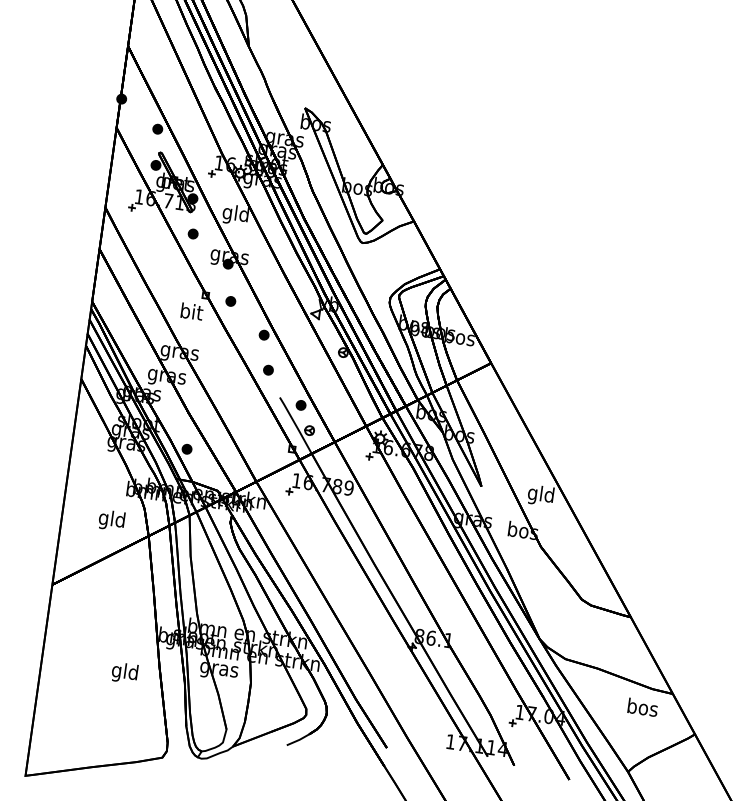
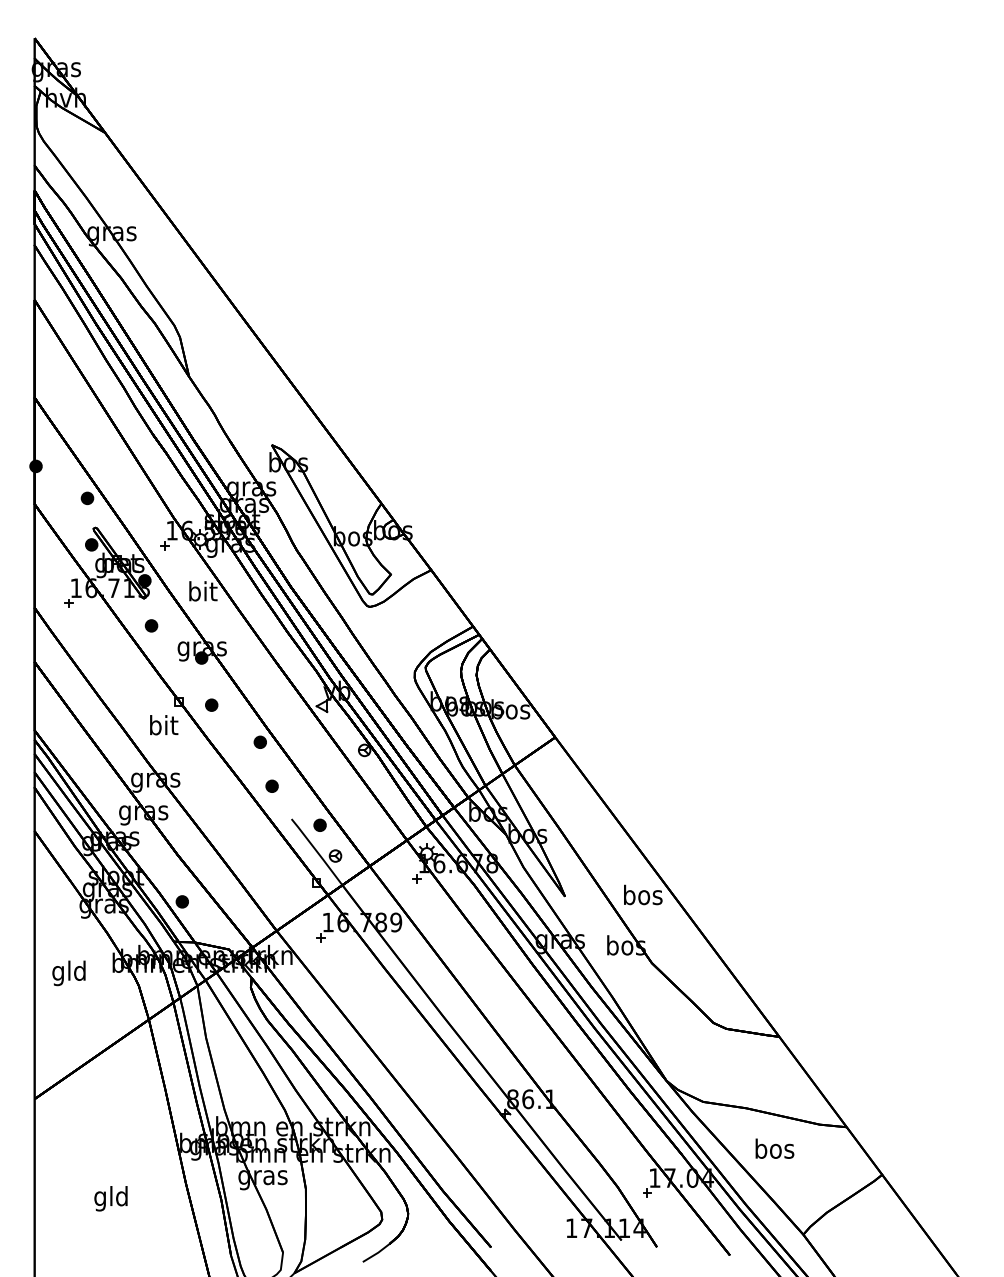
text: (235, 214) -> (201, 593), gld -> bit
text: (541, 495) -> (643, 897), gld -> bos
text: (111, 520) -> (68, 973), moved
text: (124, 672) -> (110, 1198), moved
text: (642, 707) -> (774, 1148), moved

